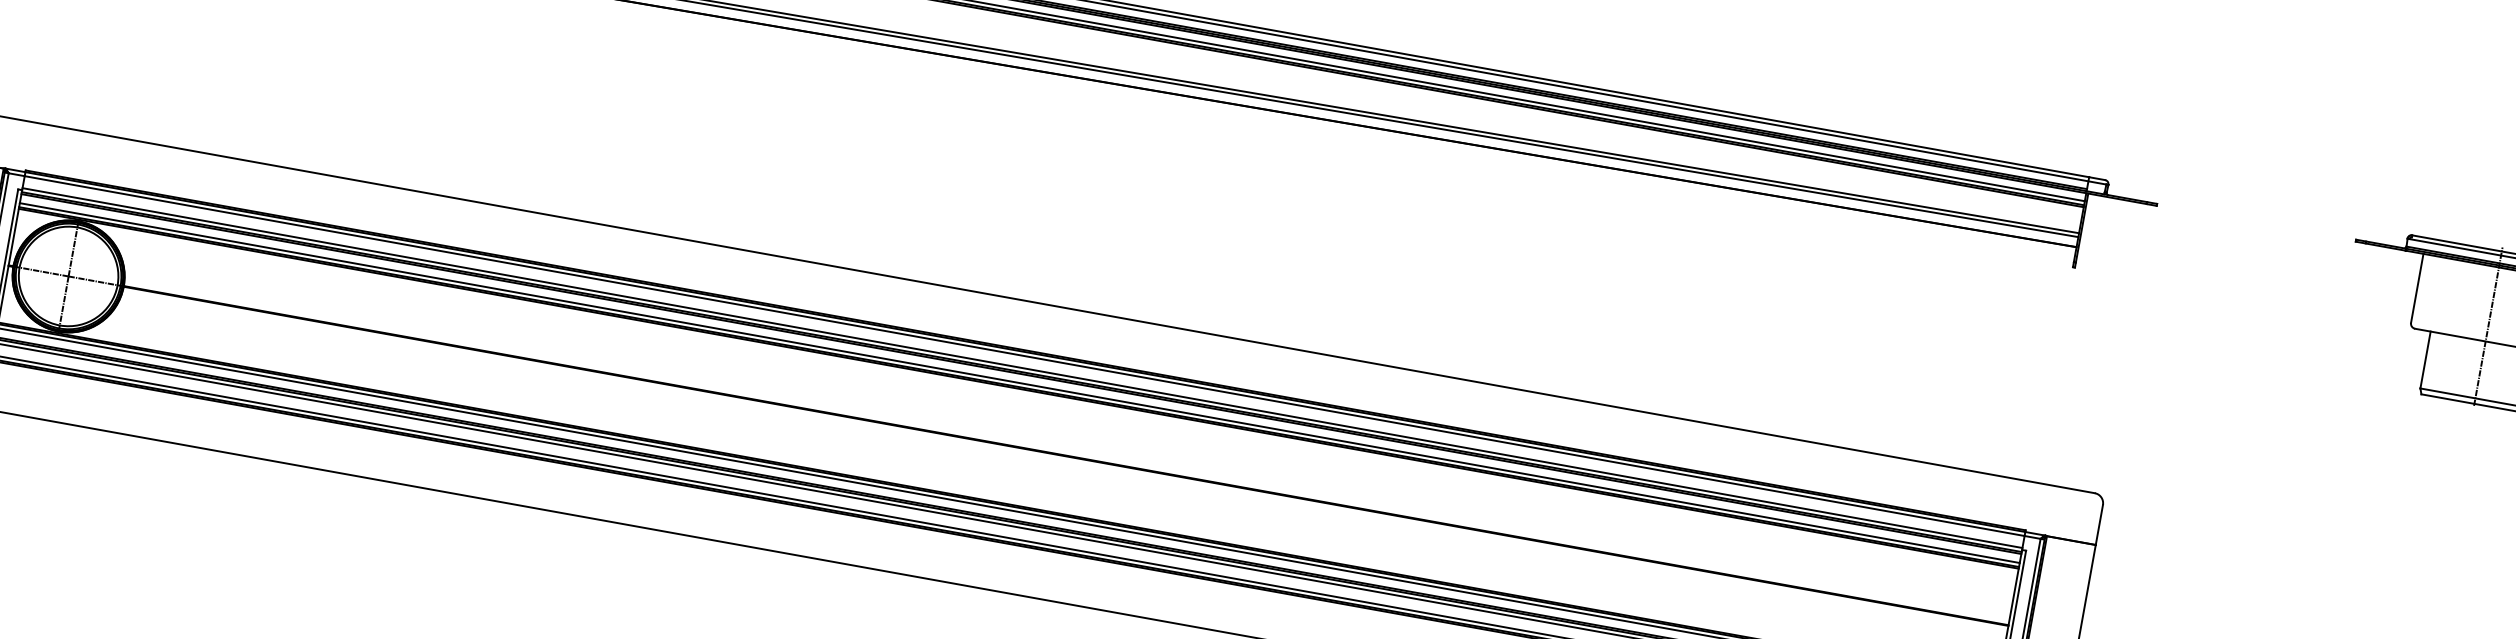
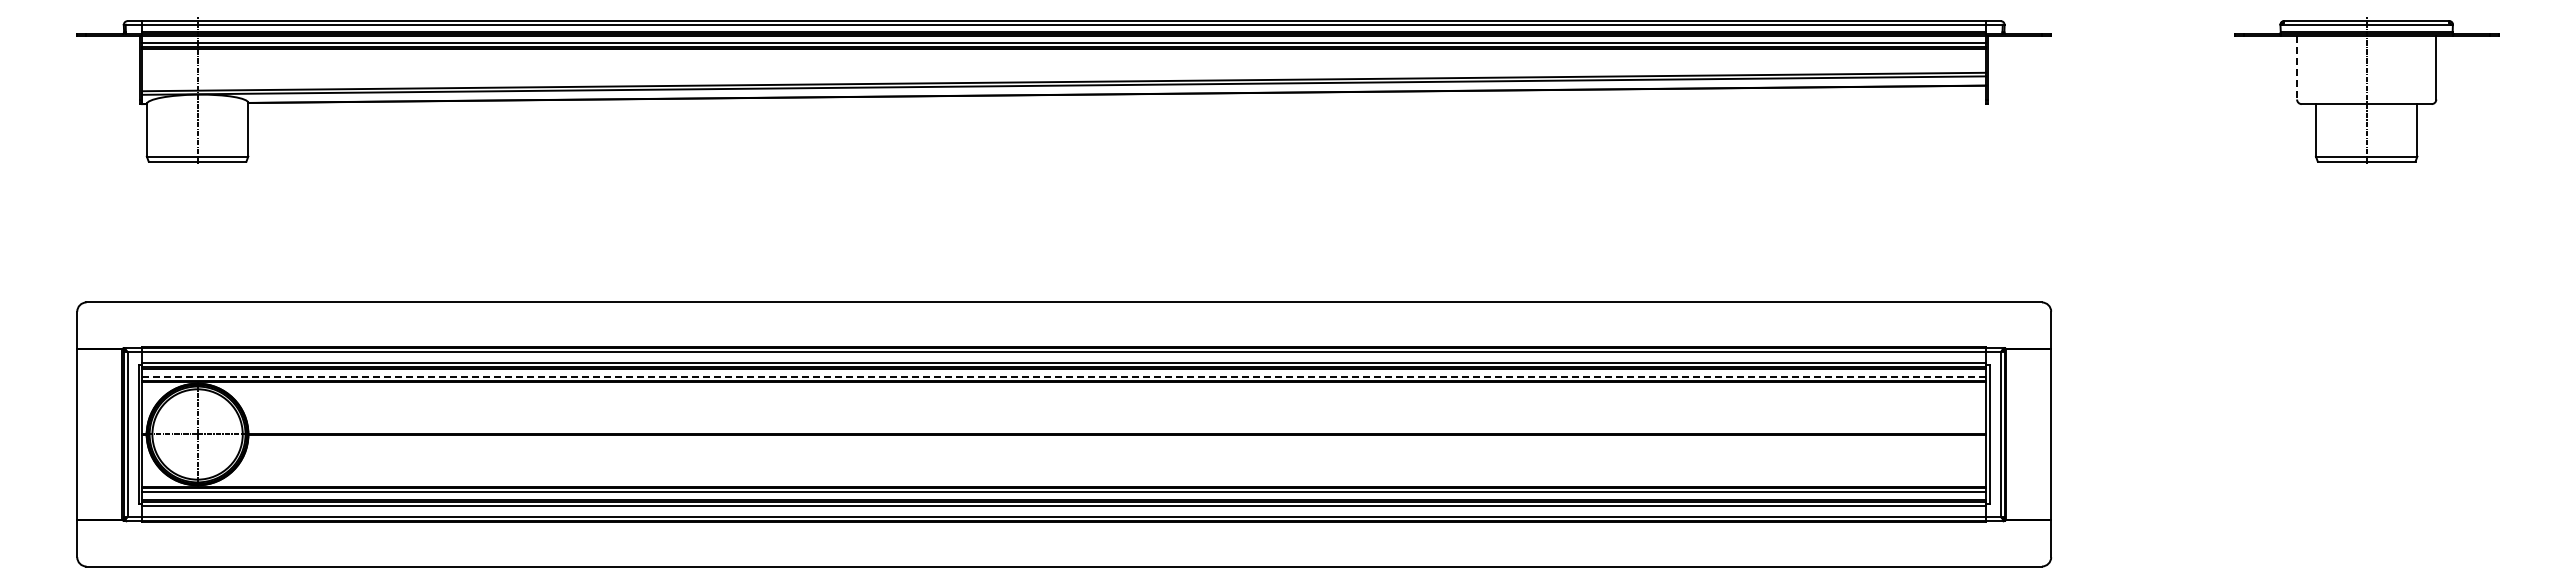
line: (2417, 288) -> (2297, 67), solid -> dashed
line: (1020, 382) -> (1064, 376), solid -> dashed

